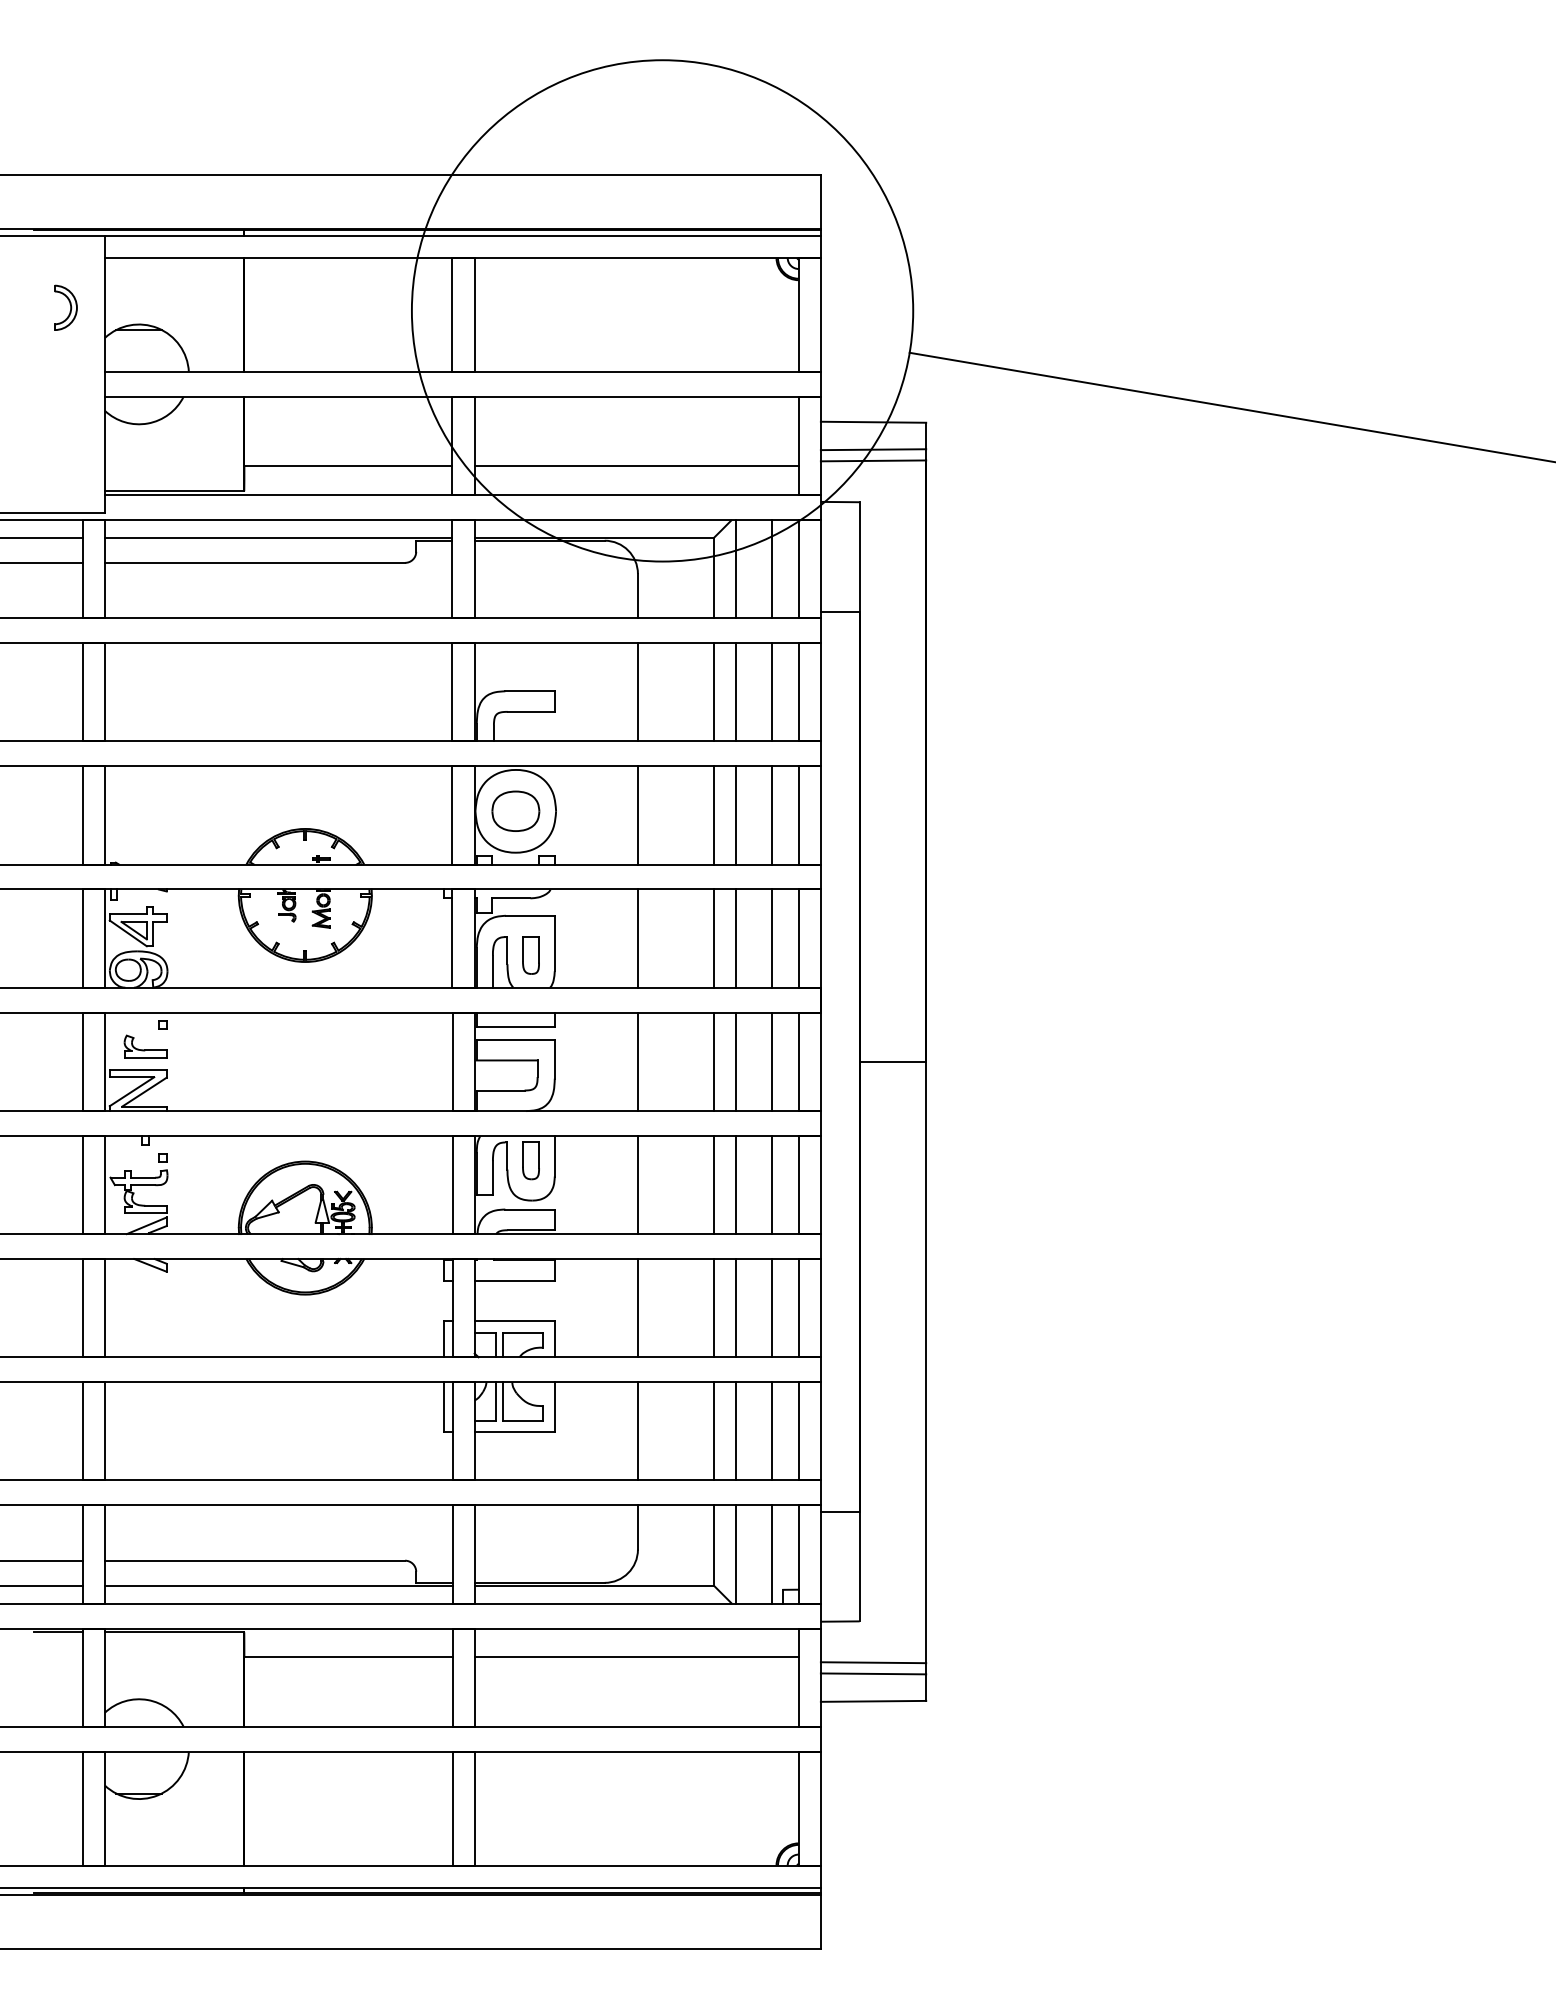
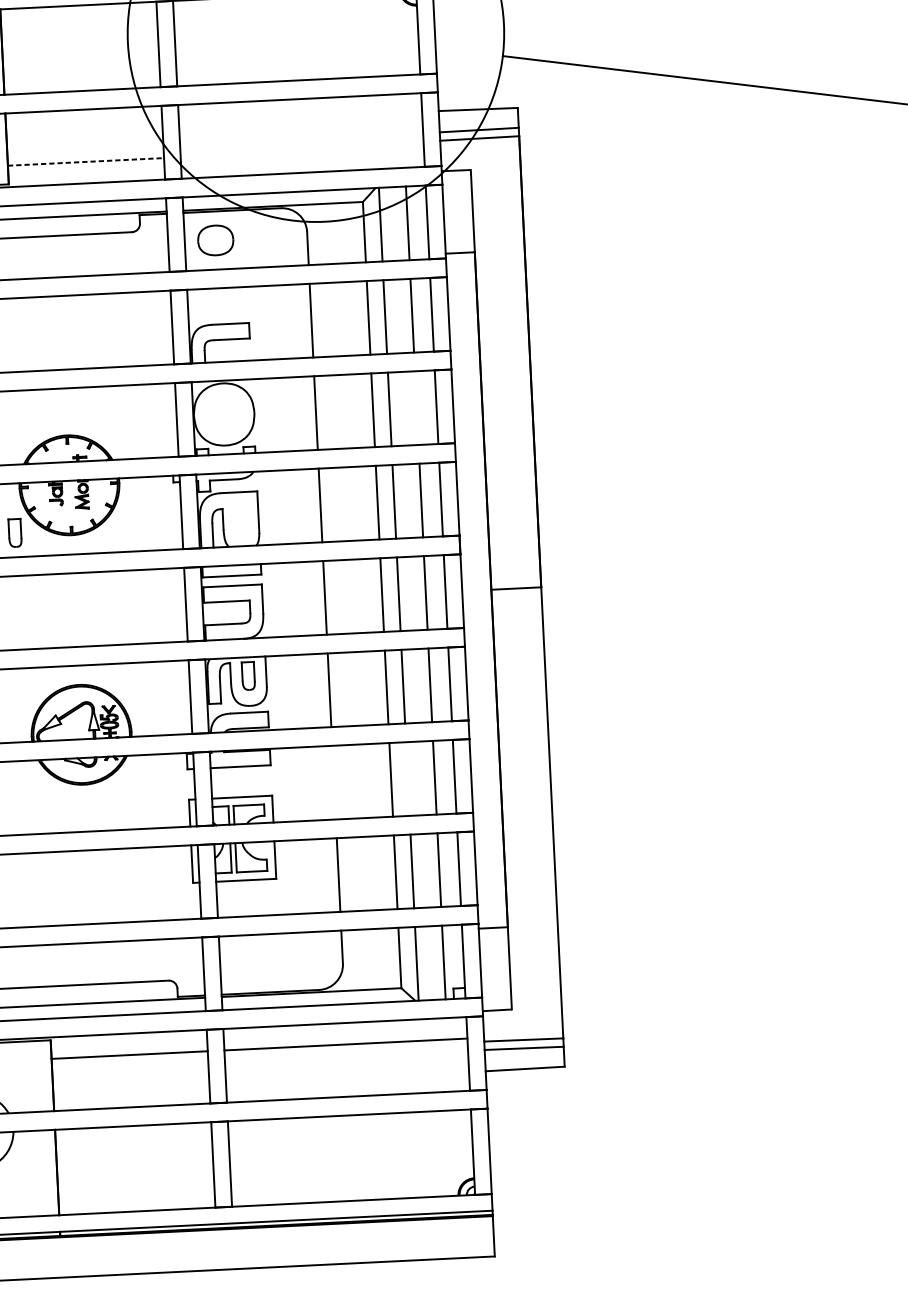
line: (348, 466) -> (86, 161), solid -> dashed
line: (636, 466) -> (302, 151), removed
part: (515, 810) -> (215, 239), moved
line: (772, 815) -> (416, 408), removed
part: (530, 955) -> (14, 533), moved
line: (637, 1308) -> (333, 782), removed
line: (736, 1308) -> (408, 779), removed

